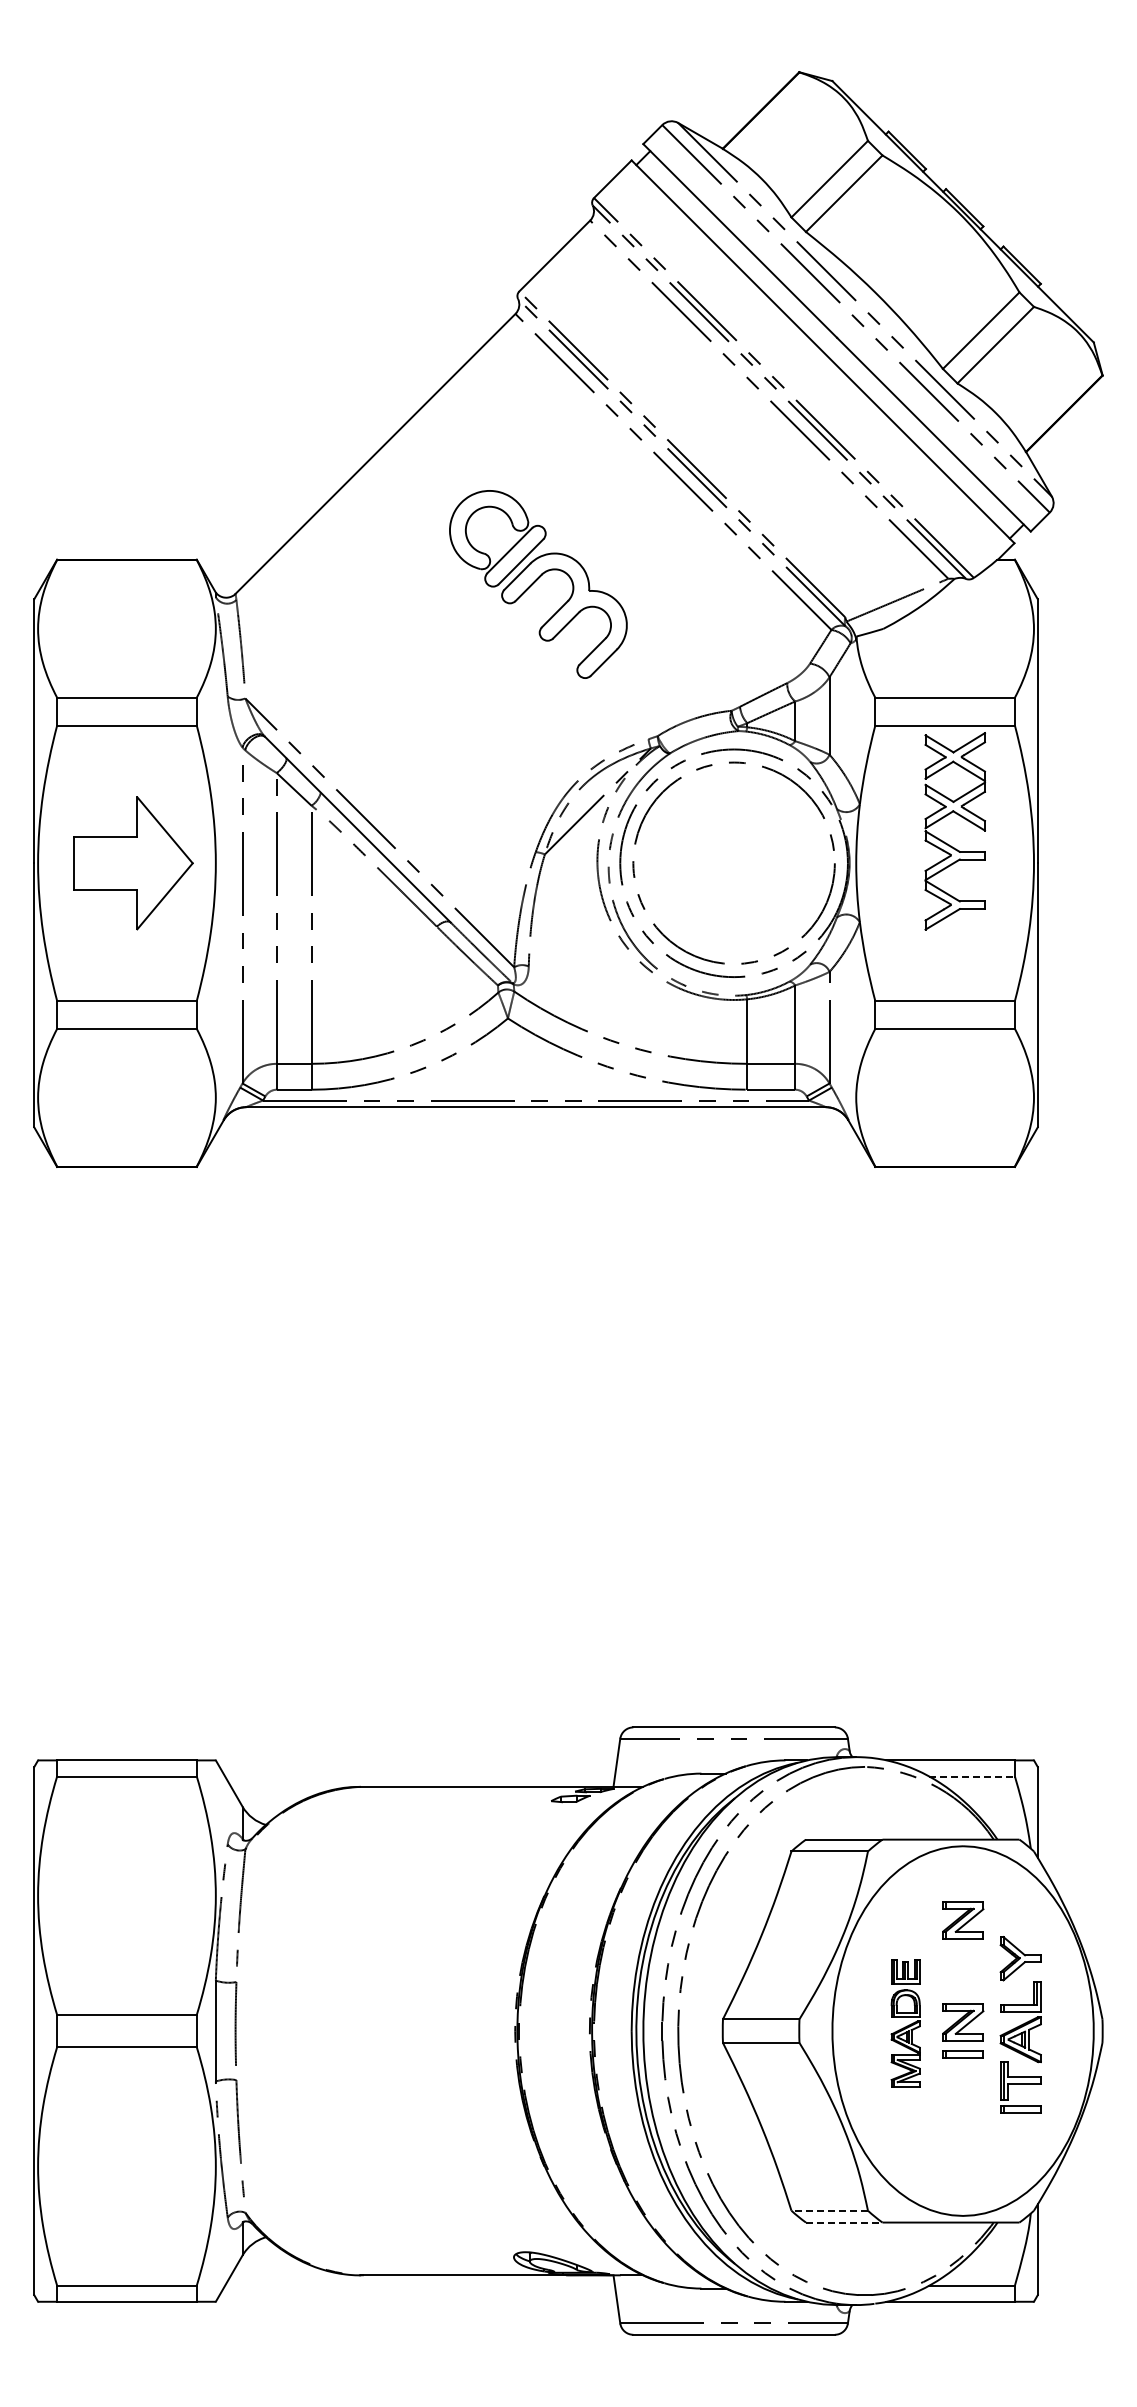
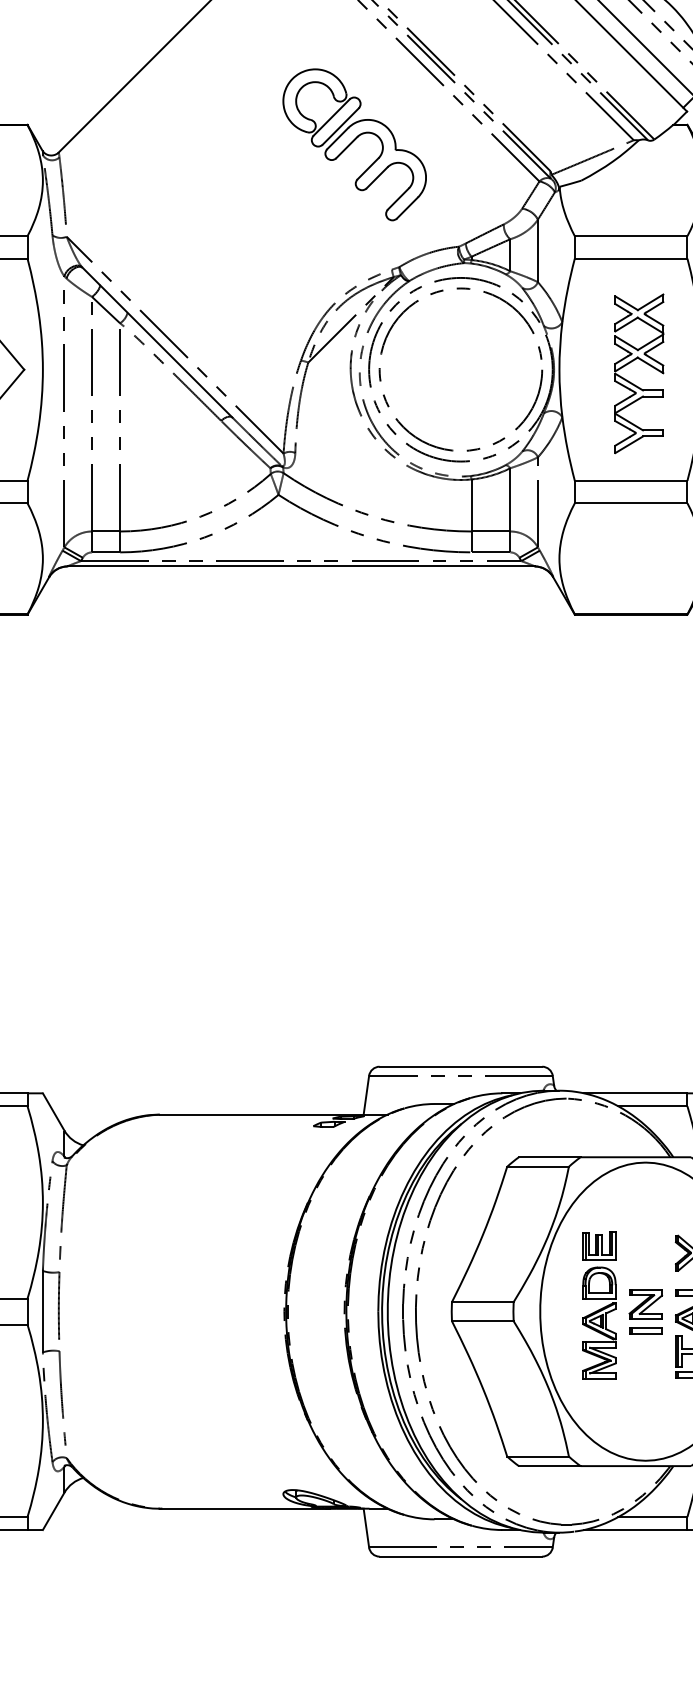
part: (538, 584) -> (354, 144), moved
part: (946, 842) -> (632, 382), moved
line: (972, 1776) -> (653, 1106), dashed -> solid
part: (963, 1920) -> (645, 1222), removed
part: (905, 2022) -> (599, 1304), size x1.43
line: (829, 2210) -> (537, 1456), dashed -> solid
line: (844, 2222) -> (549, 1466), dashed -> solid

